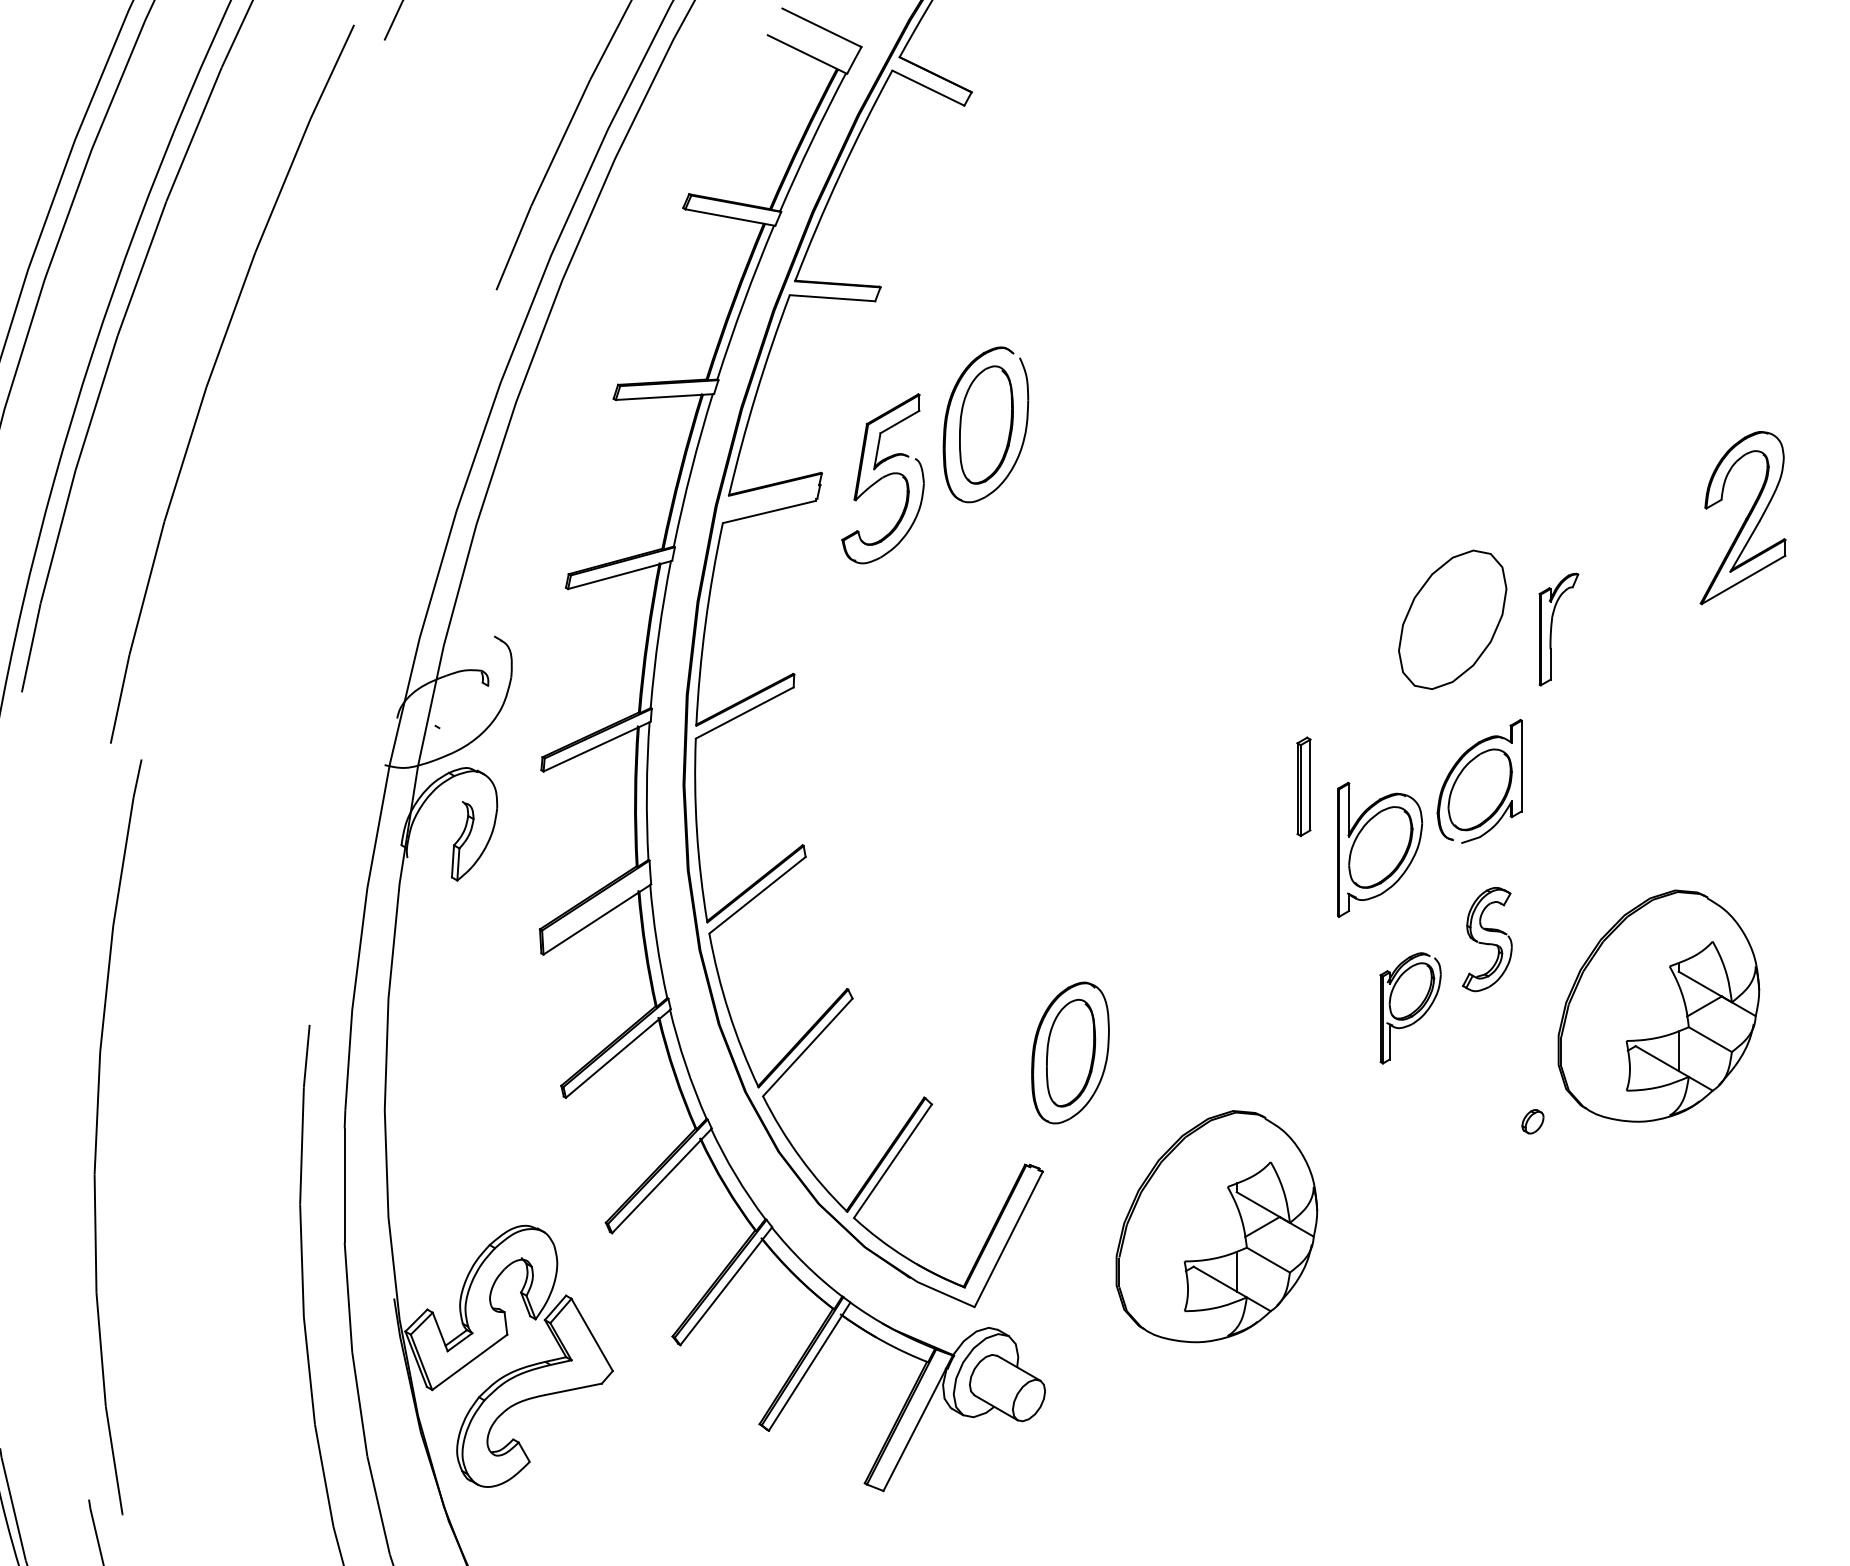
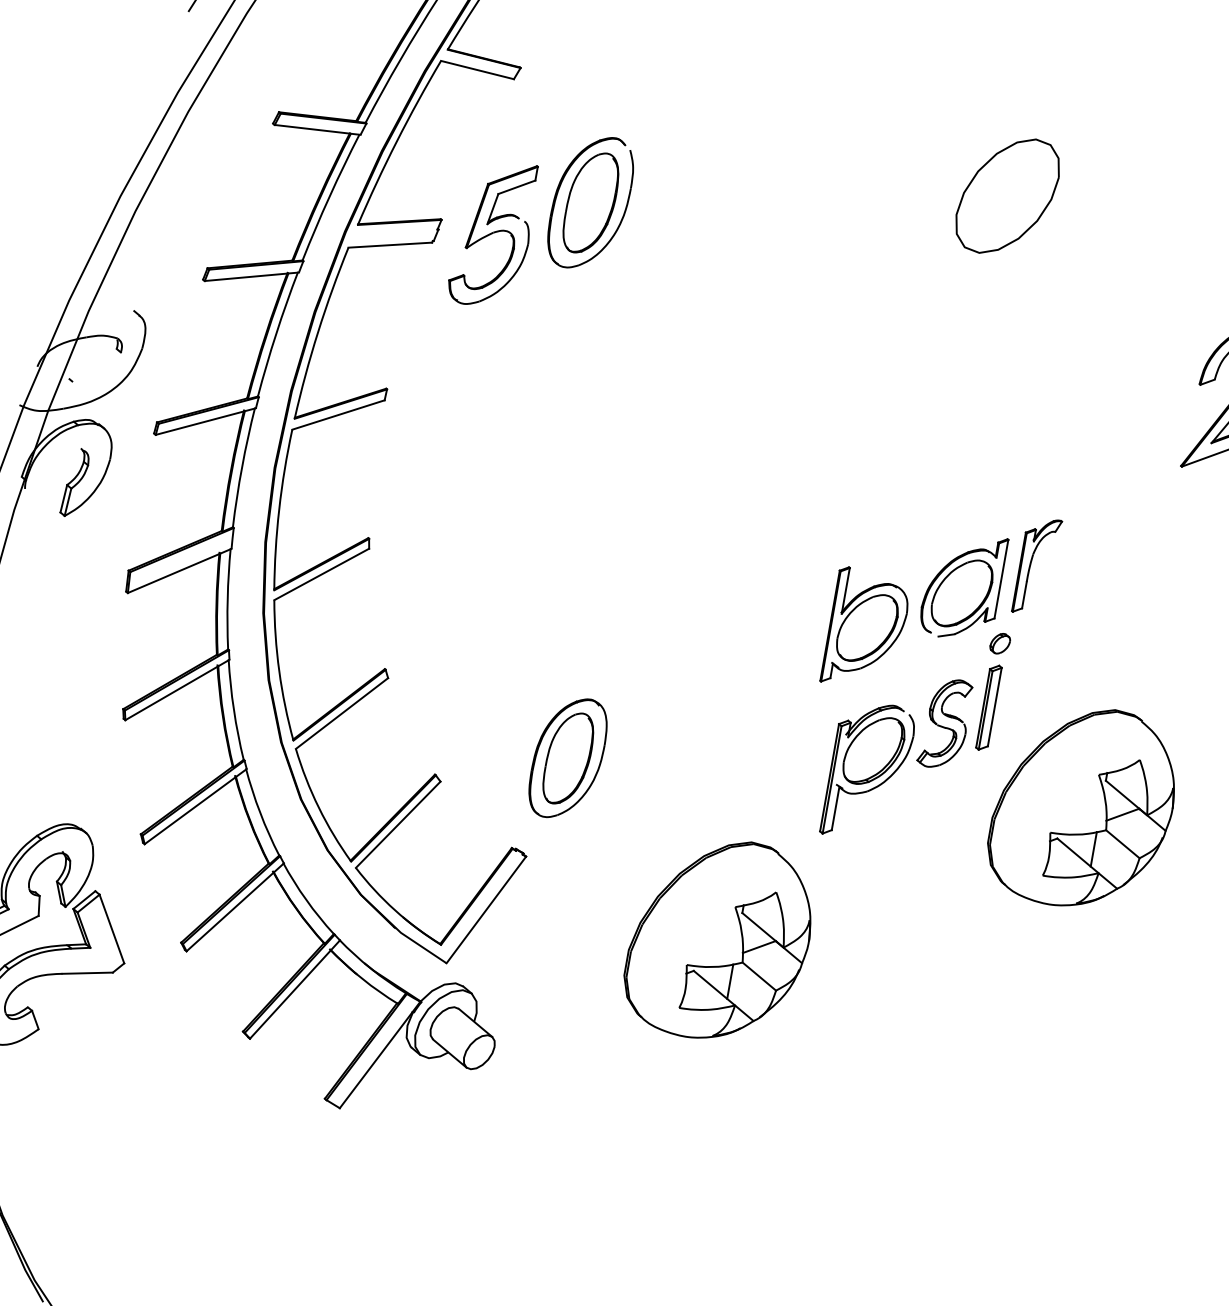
part: (1452, 619) -> (1007, 195), moved
part: (1552, 627) -> (1031, 563), moved
part: (1303, 786) -> (988, 707), moved
part: (1410, 1008) -> (868, 771), size x1.43
part: (1532, 1121) -> (999, 643), moved
part: (1216, 1226) -> (719, 939), moved

